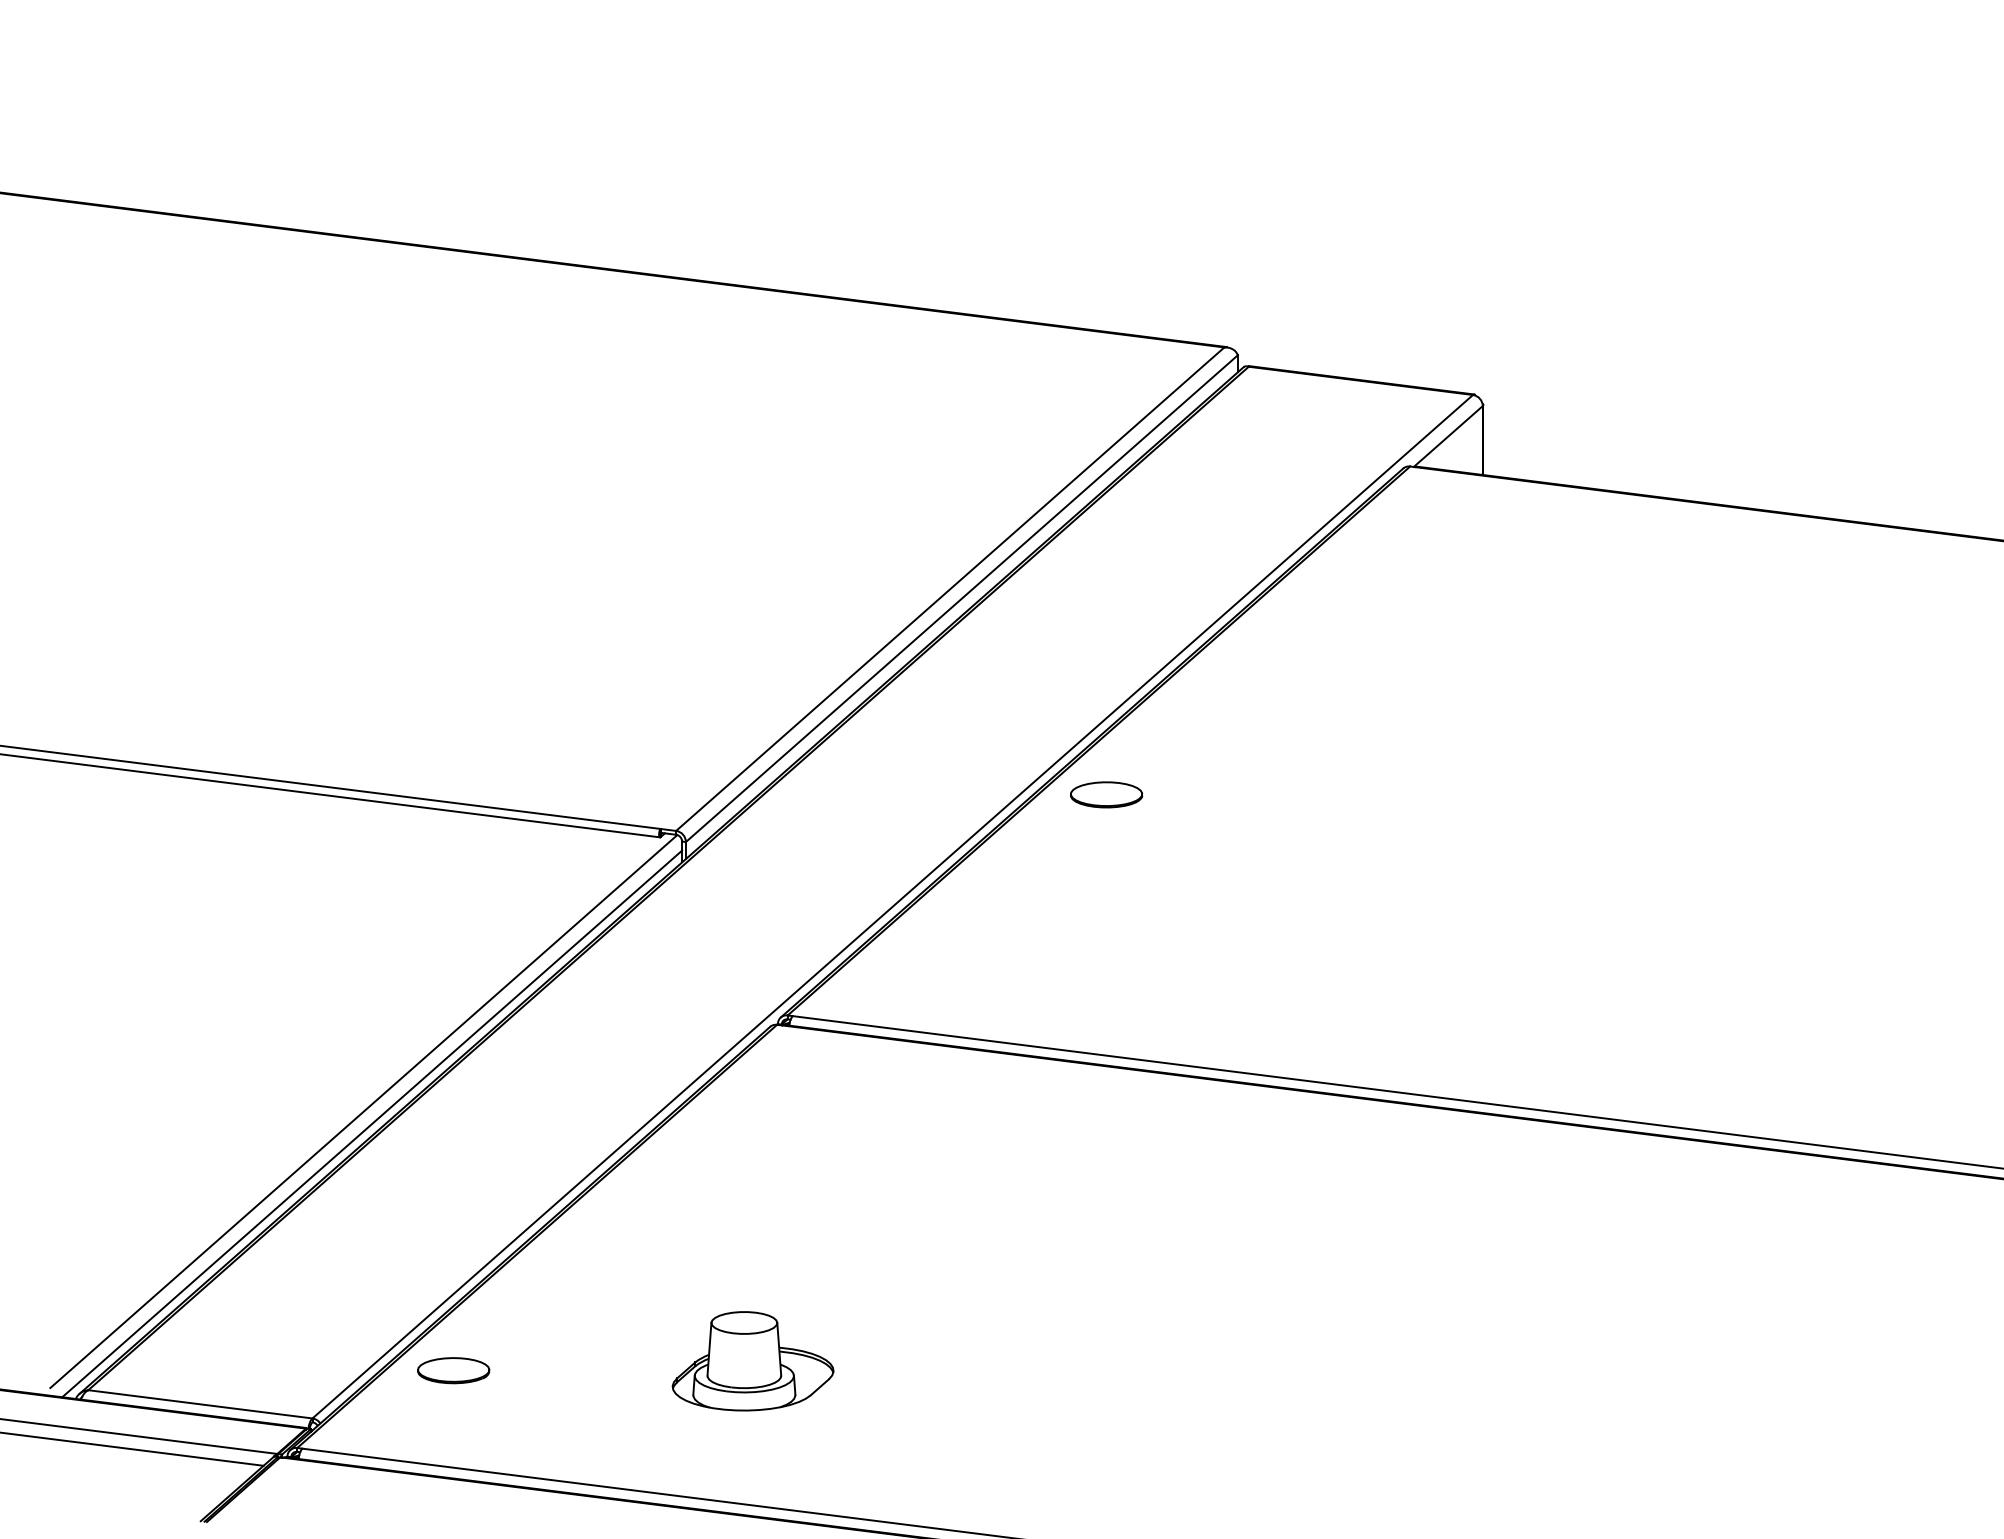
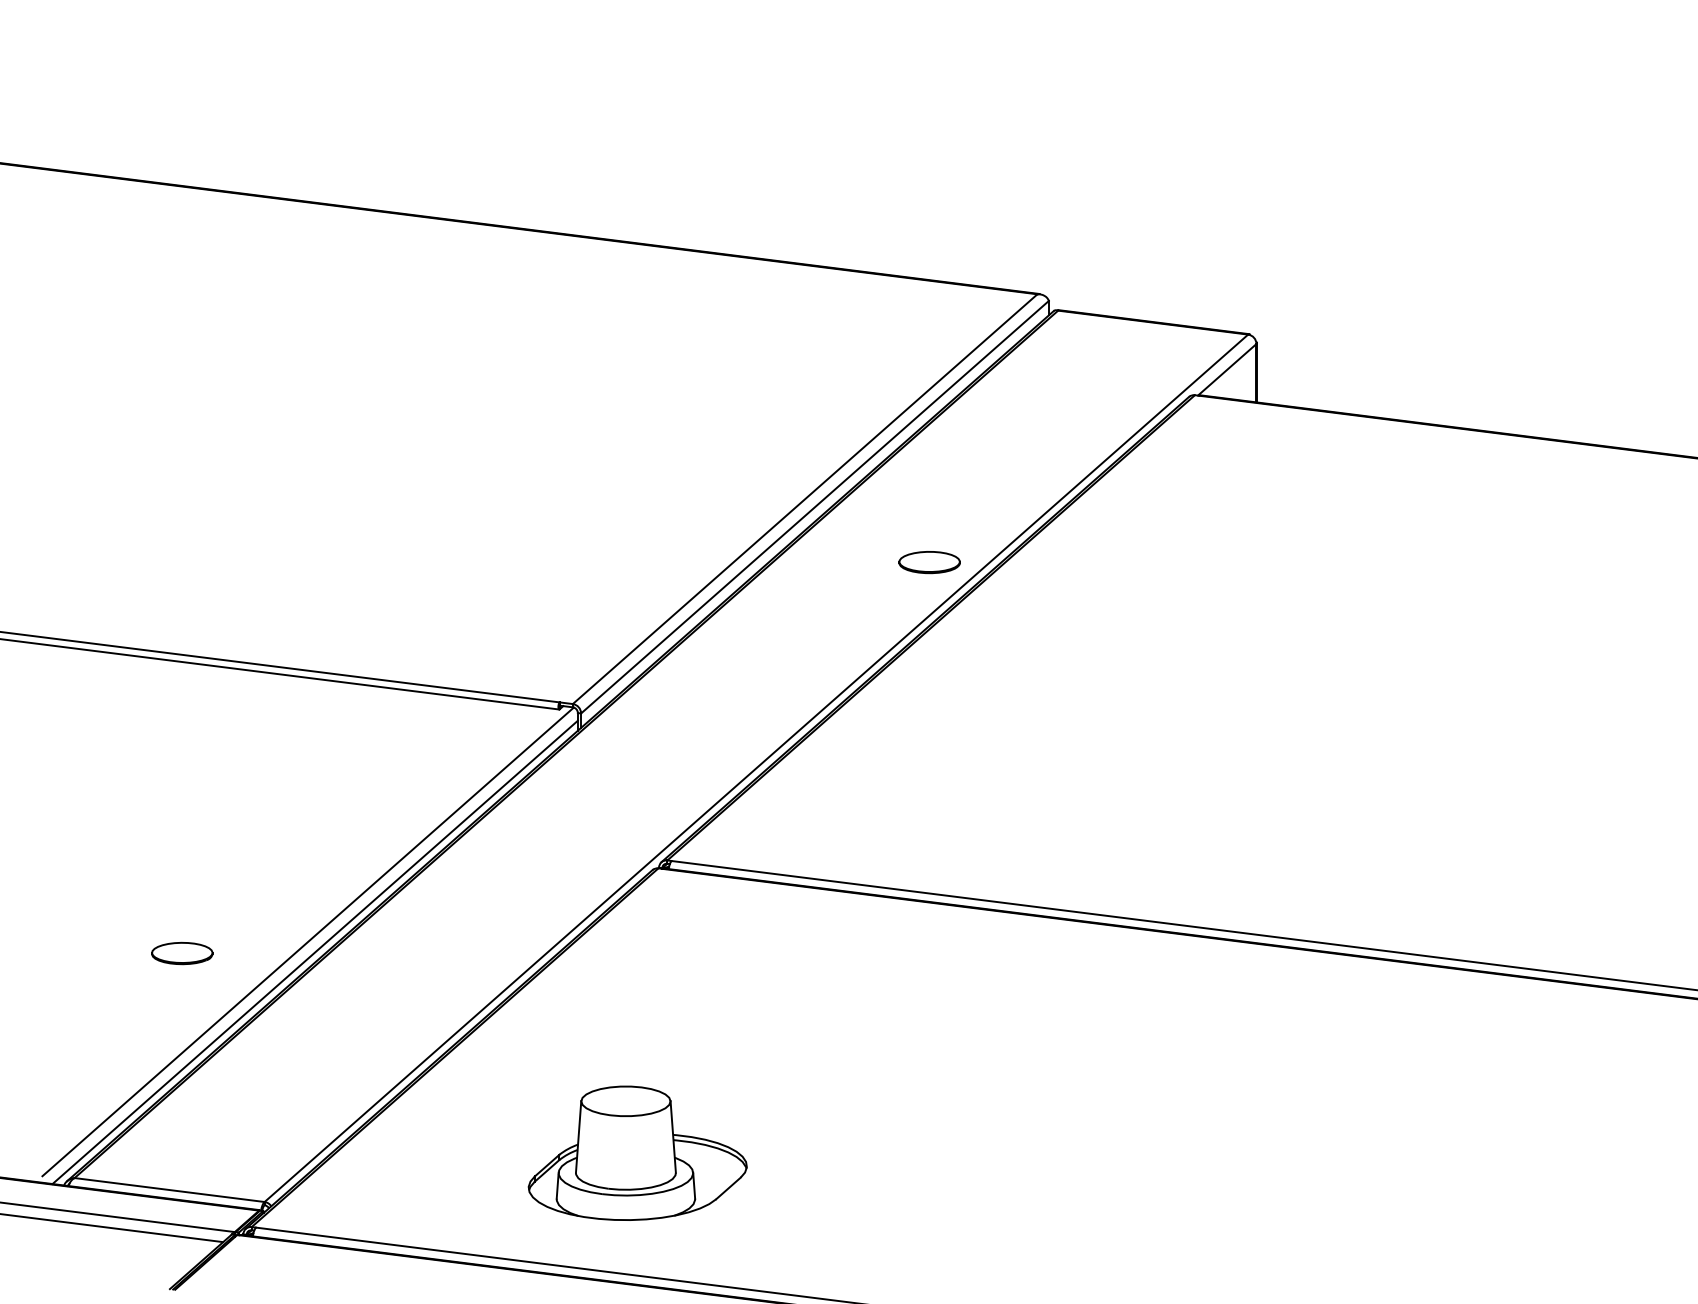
part: (1106, 794) -> (929, 562), moved
part: (753, 1361) -> (638, 1153), size x1.6
part: (453, 1370) -> (182, 953), moved

